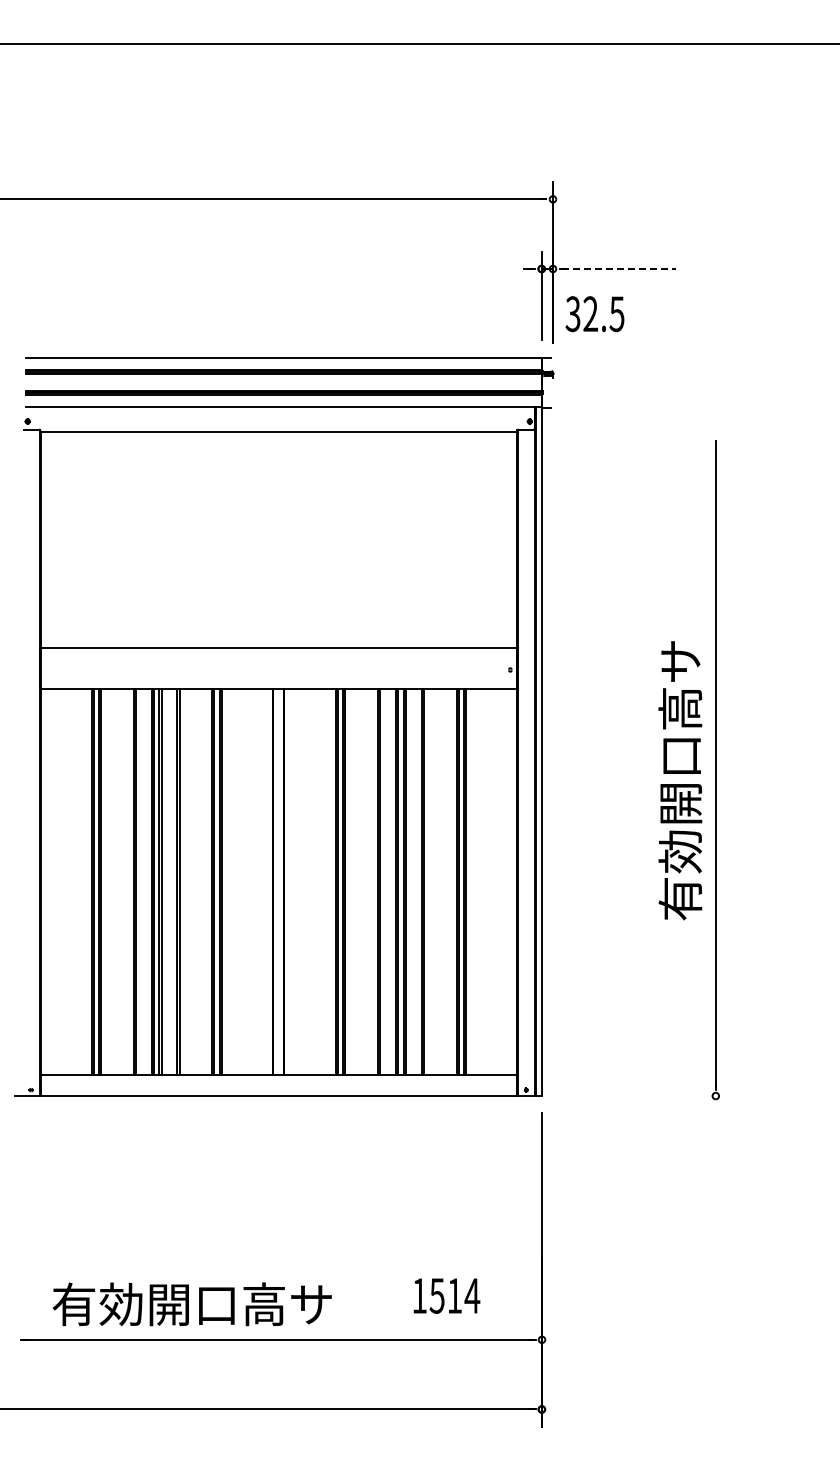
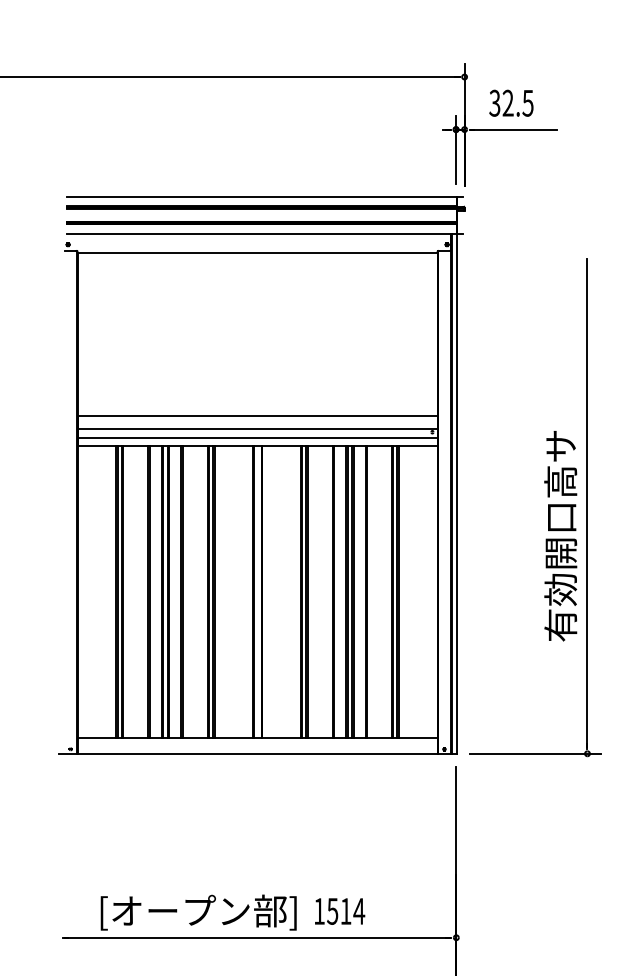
line: (619, 269) -> (514, 129), dashed -> solid
text: (594, 314) -> (511, 103), moved
line: (278, 665) -> (257, 428), added
line: (278, 678) -> (257, 438), added
text: (680, 780) -> (560, 536), moved
line: (646, 1096) -> (535, 754), added
text: (446, 1295) -> (339, 911), moved
text: (191, 1306) -> (191, 912), 有効開口高サ -> [オープン部]

